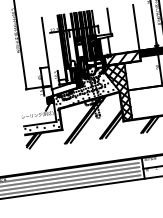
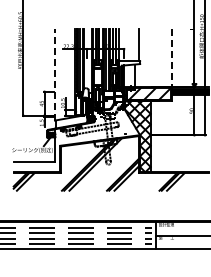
line: (136, 28) -> (171, 59), solid -> dashed
line: (47, 53) -> (55, 74), solid -> dashed

